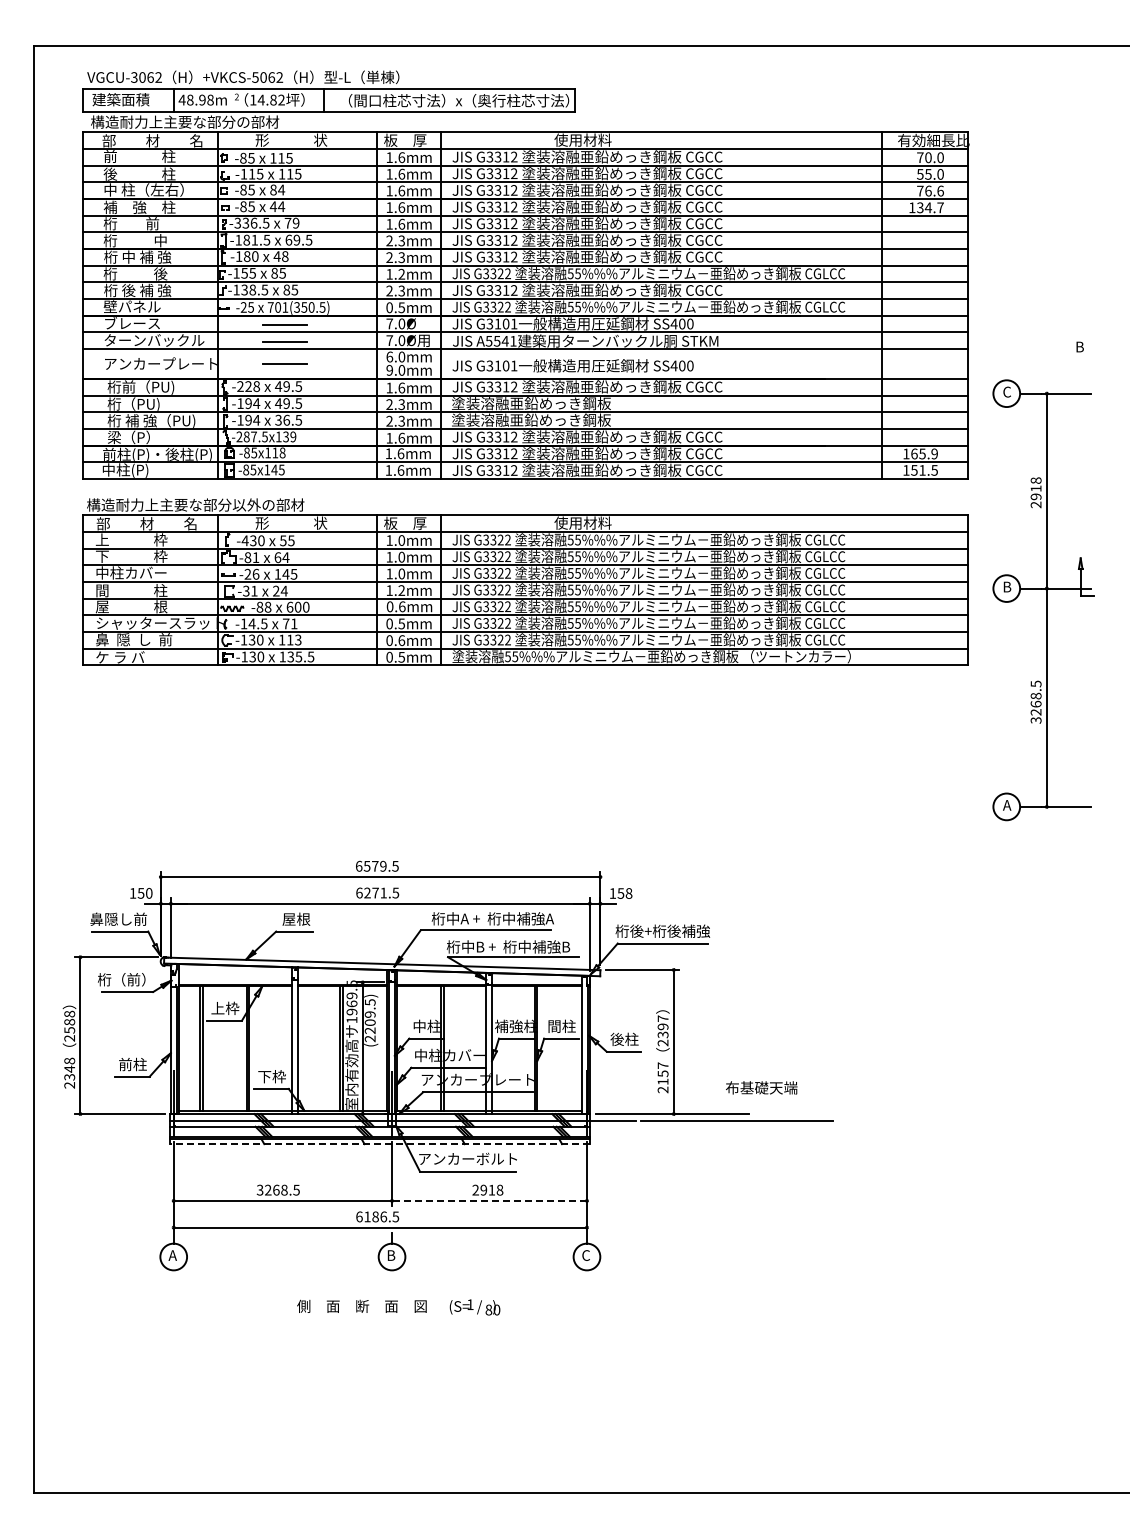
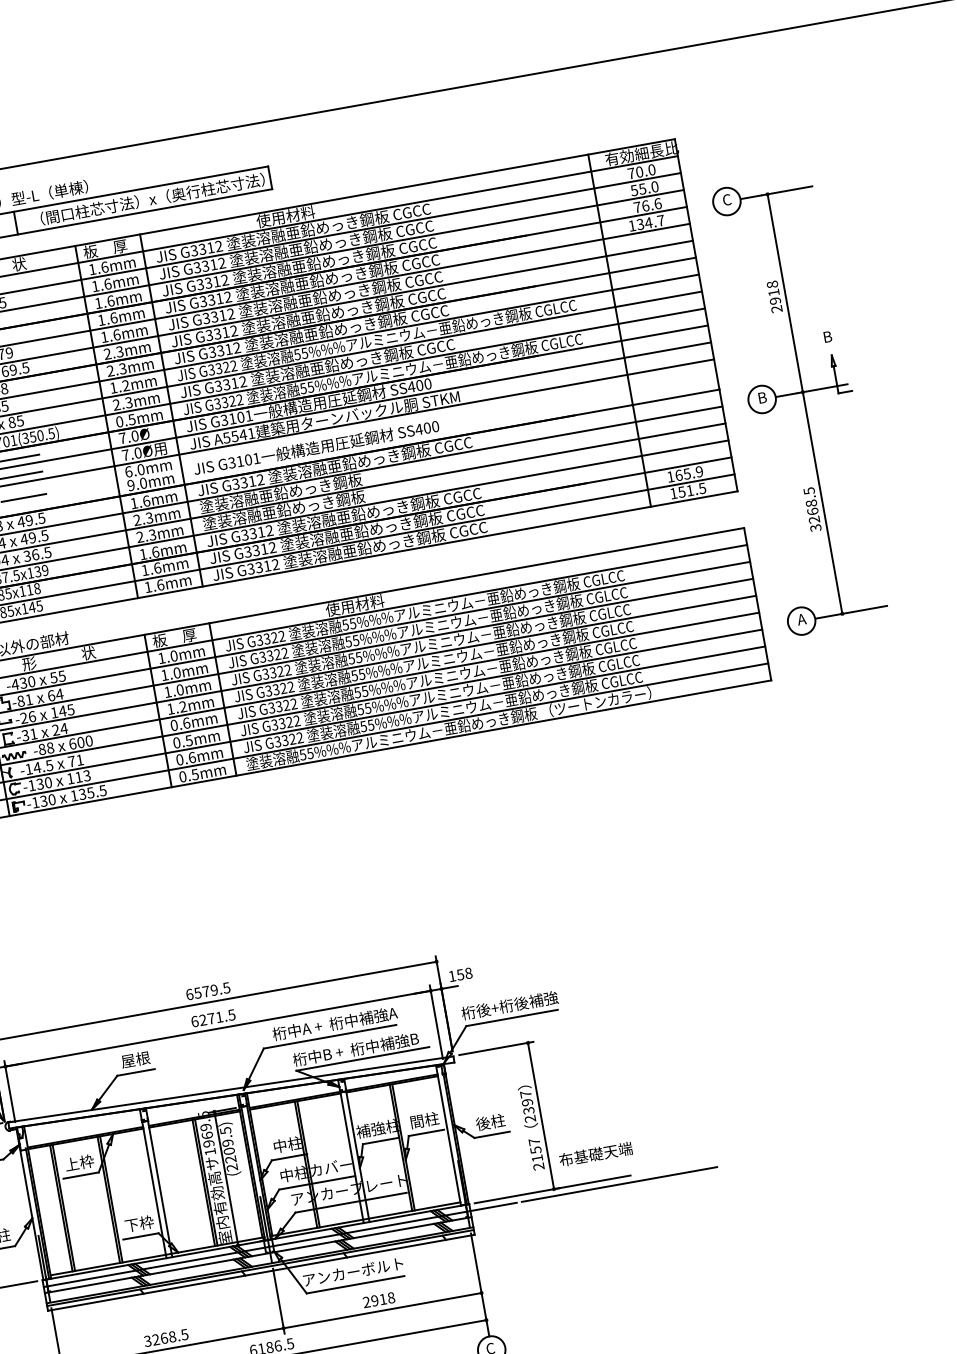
part: (1043, 600) -> (801, 404), moved
text: (761, 1087) -> (595, 1153), moved
line: (379, 1144) -> (260, 1273), dashed -> solid
line: (489, 1200) -> (382, 1310), dashed -> solid

